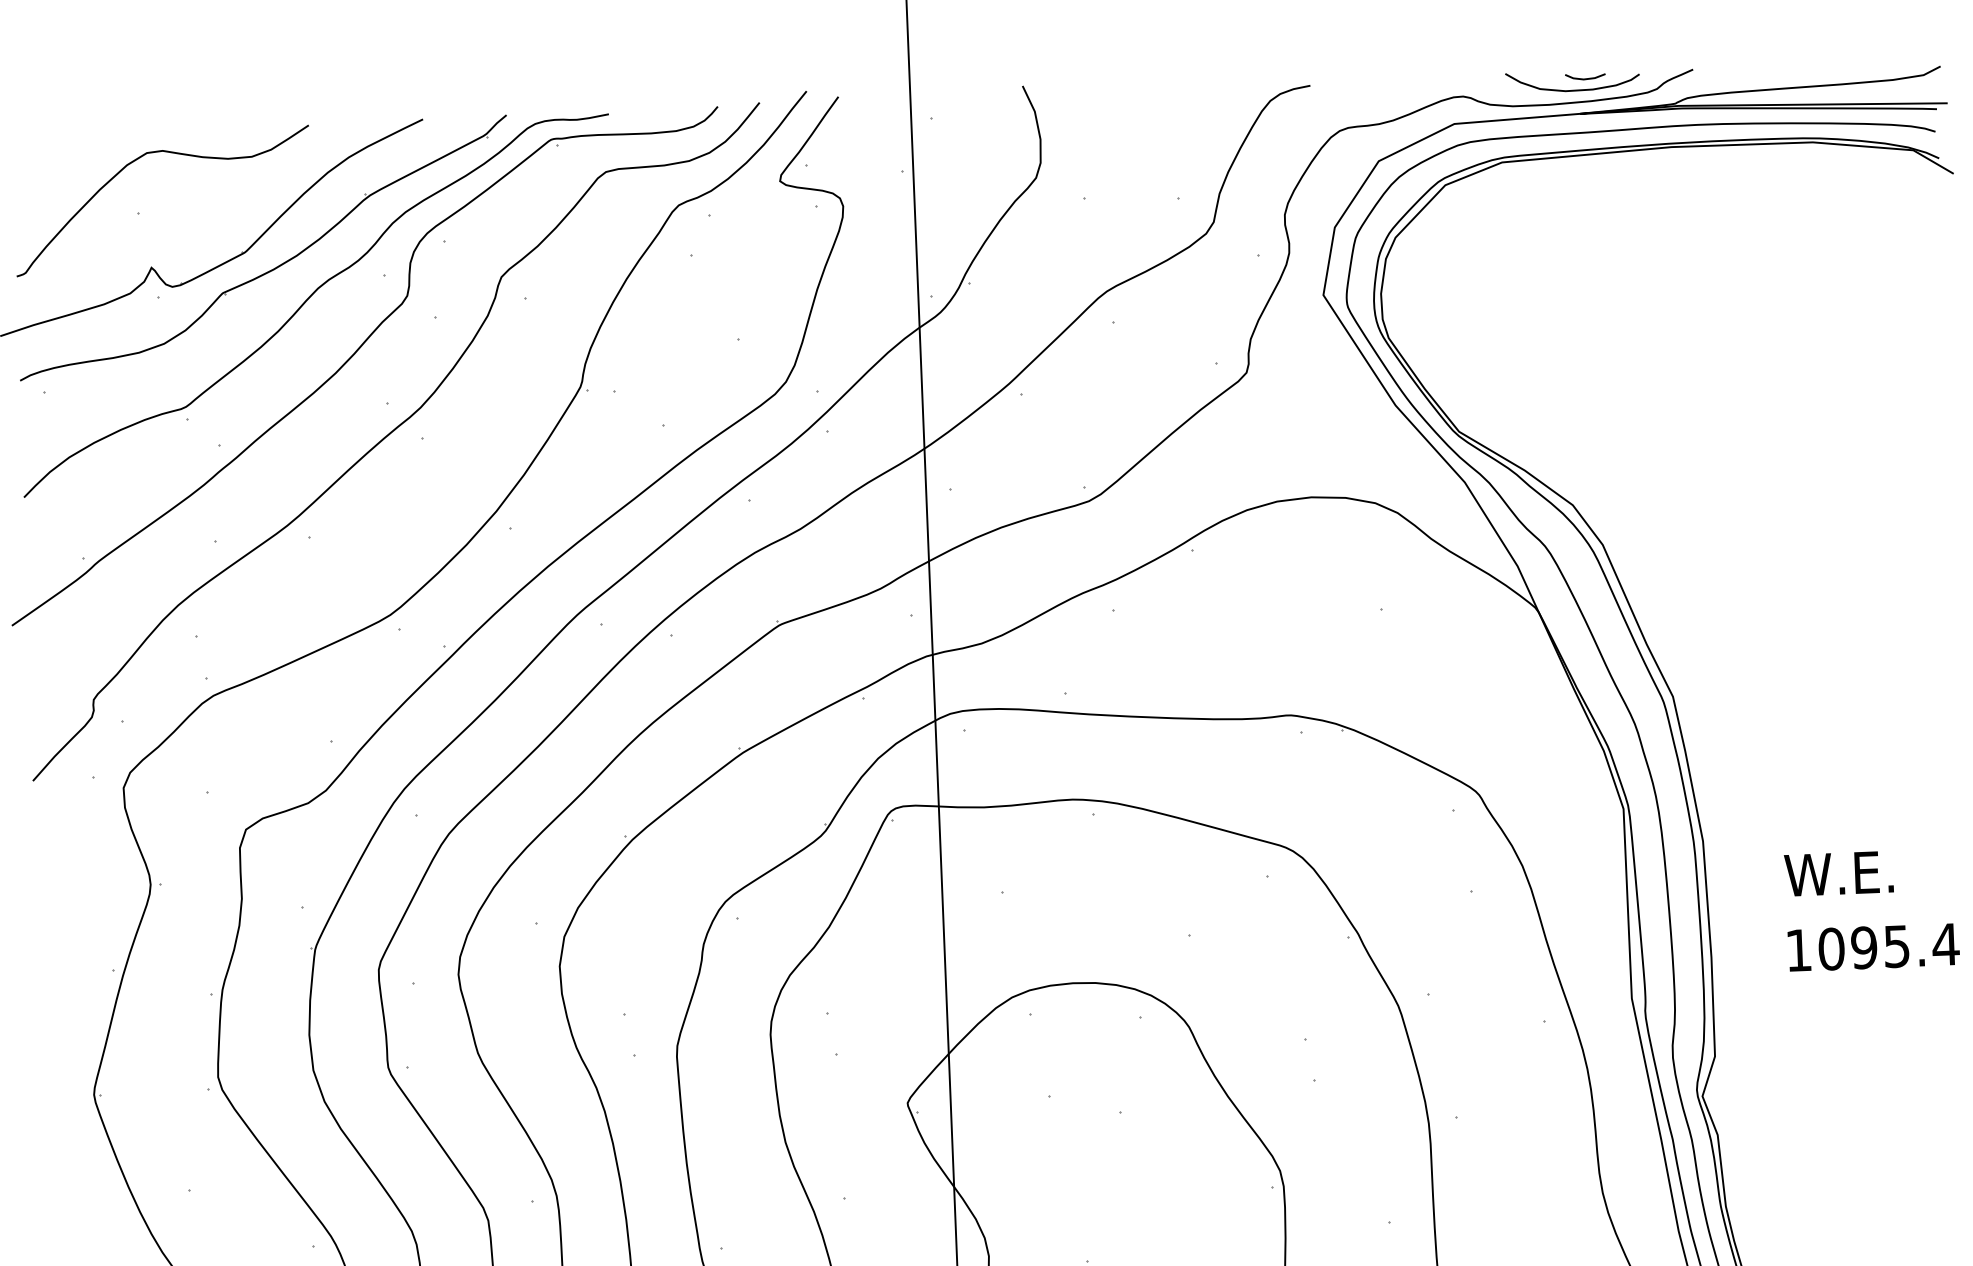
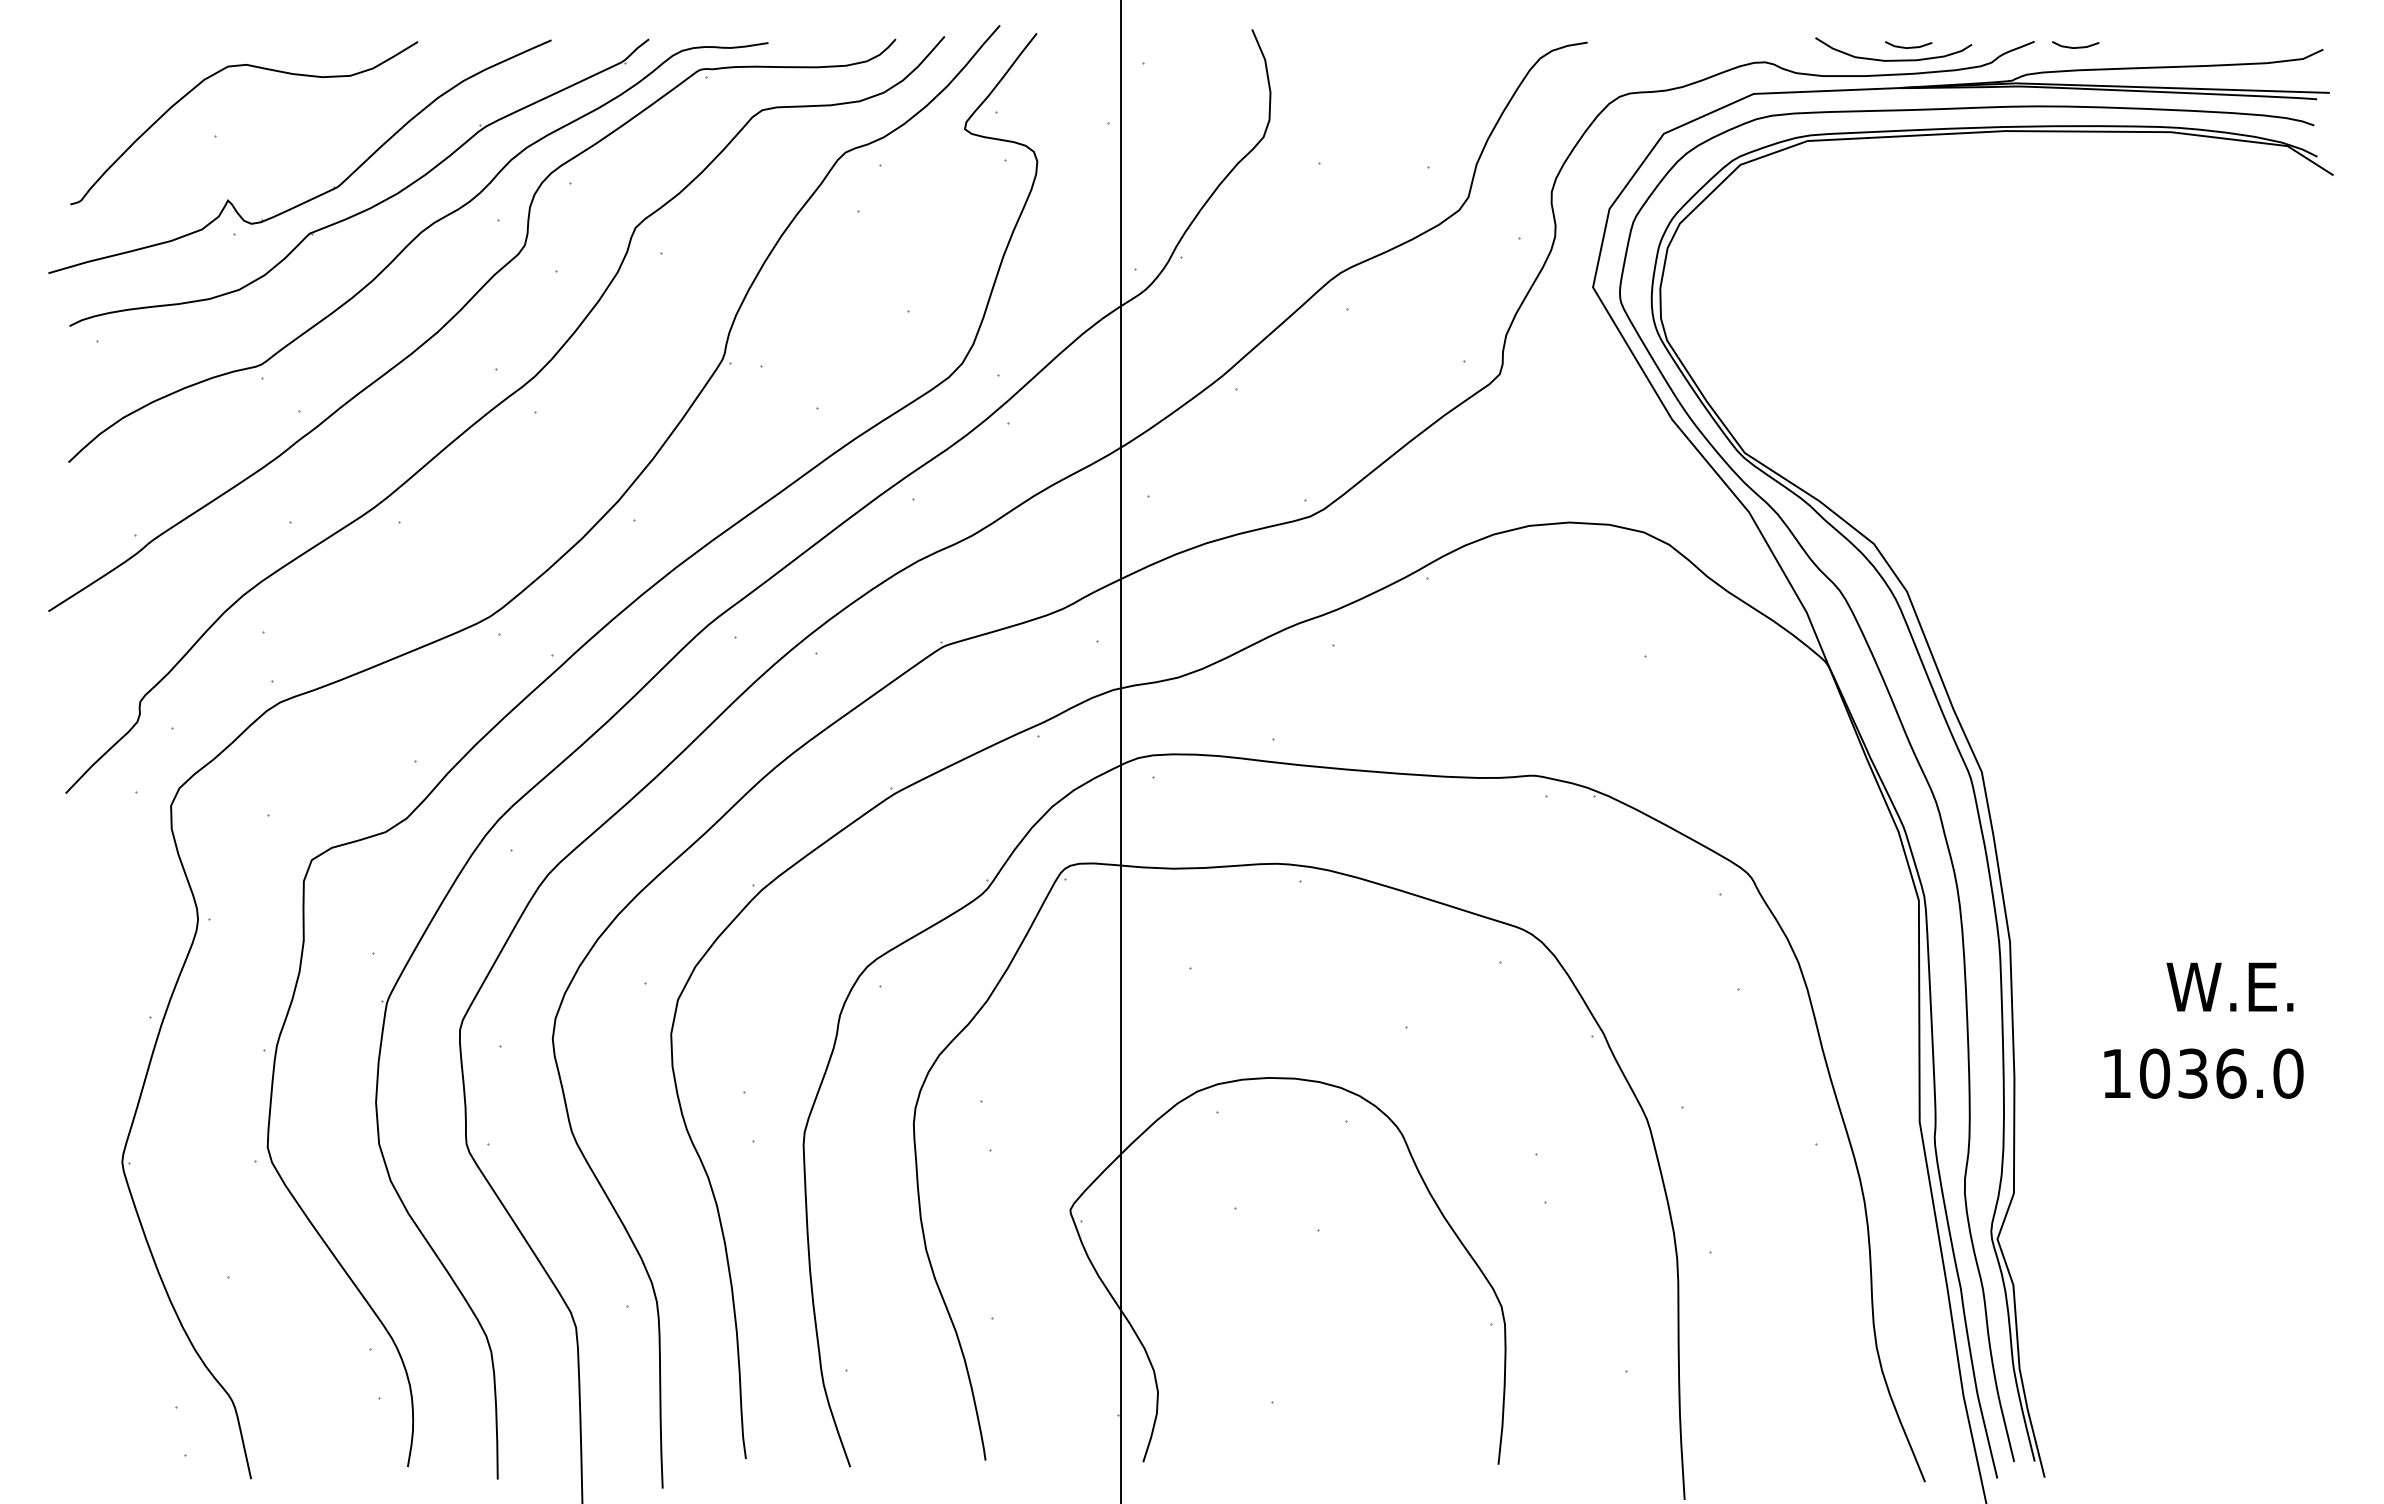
line: (1729, 72) -> (2077, 46), added
text: (1838, 873) -> (2229, 986), moved
text: (1904, 946) -> (2240, 1073), 1095.4 -> 1036.0

